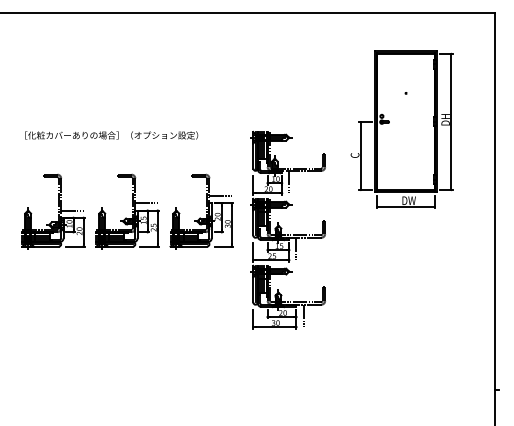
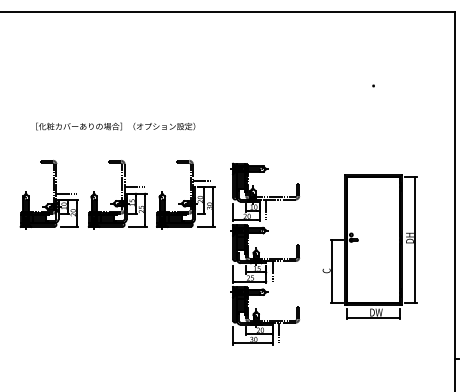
part: (401, 129) -> (369, 247), moved
text: (111, 135) -> (115, 126), moved
part: (287, 229) -> (264, 253), moved

